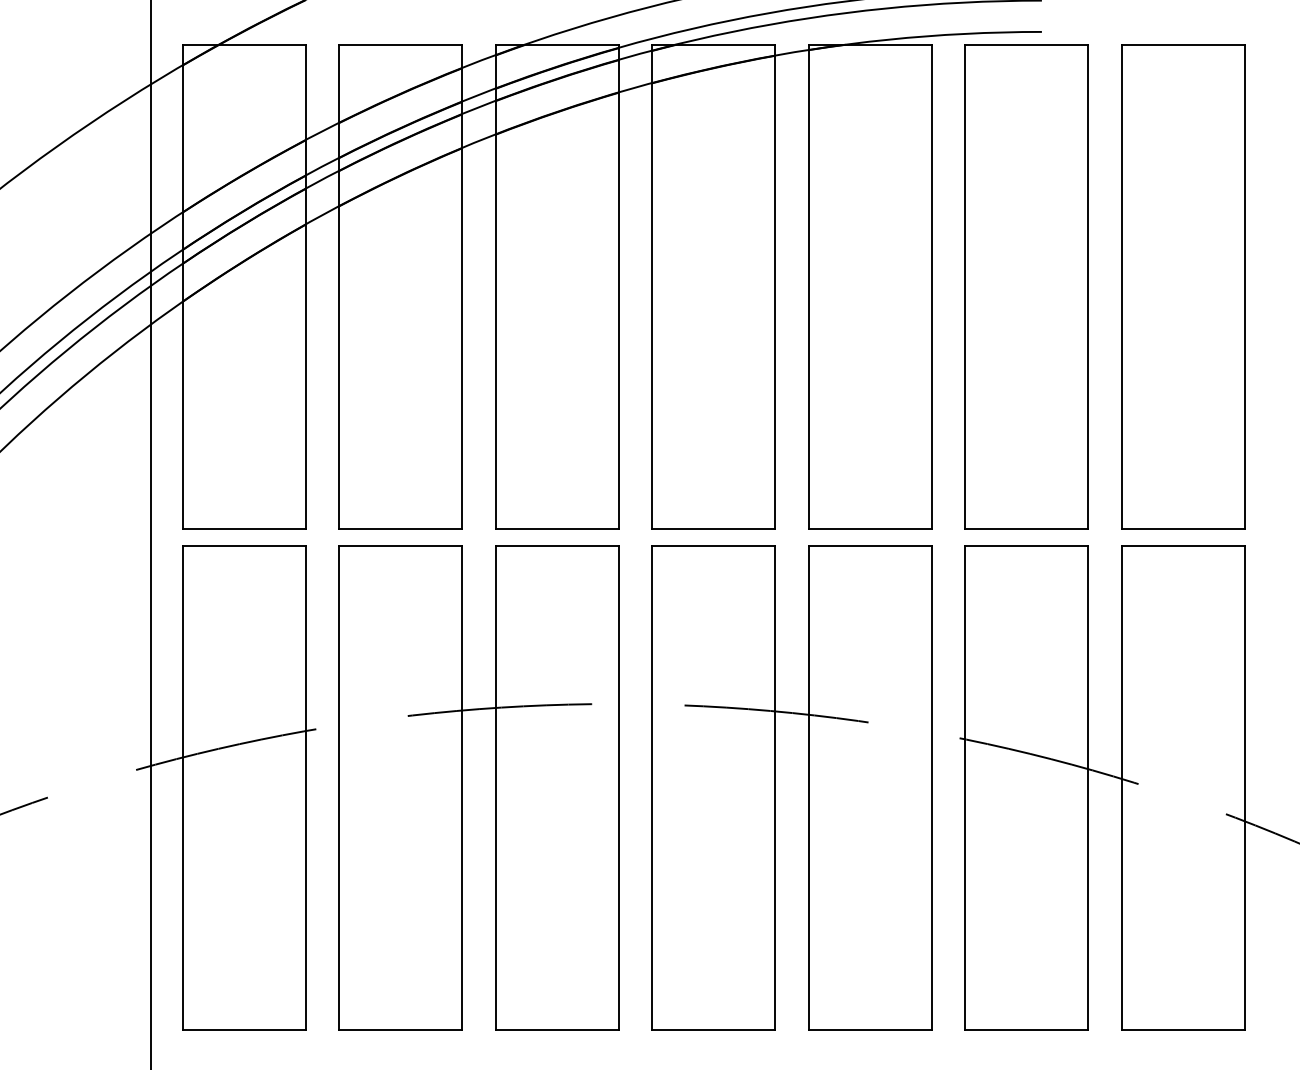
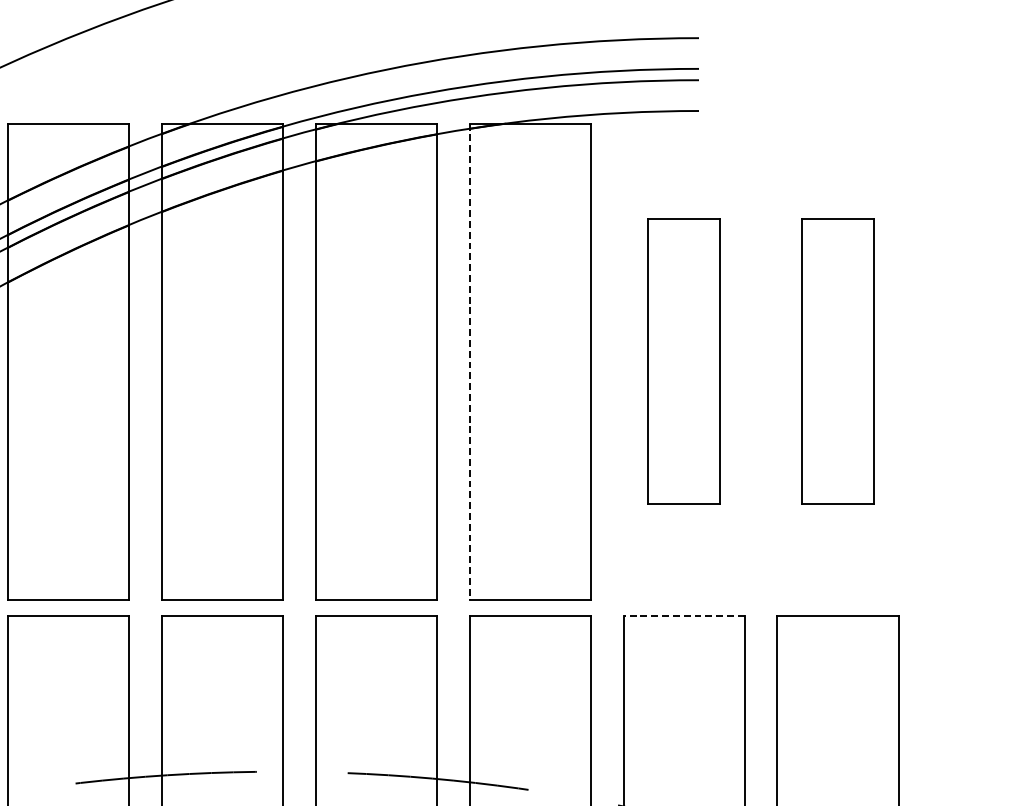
part: (1026, 286) -> (683, 361), size x0.6
part: (1183, 286) -> (838, 361), size x0.6
line: (808, 287) -> (469, 362), solid -> dashed
line: (1026, 545) -> (683, 615), solid -> dashed

